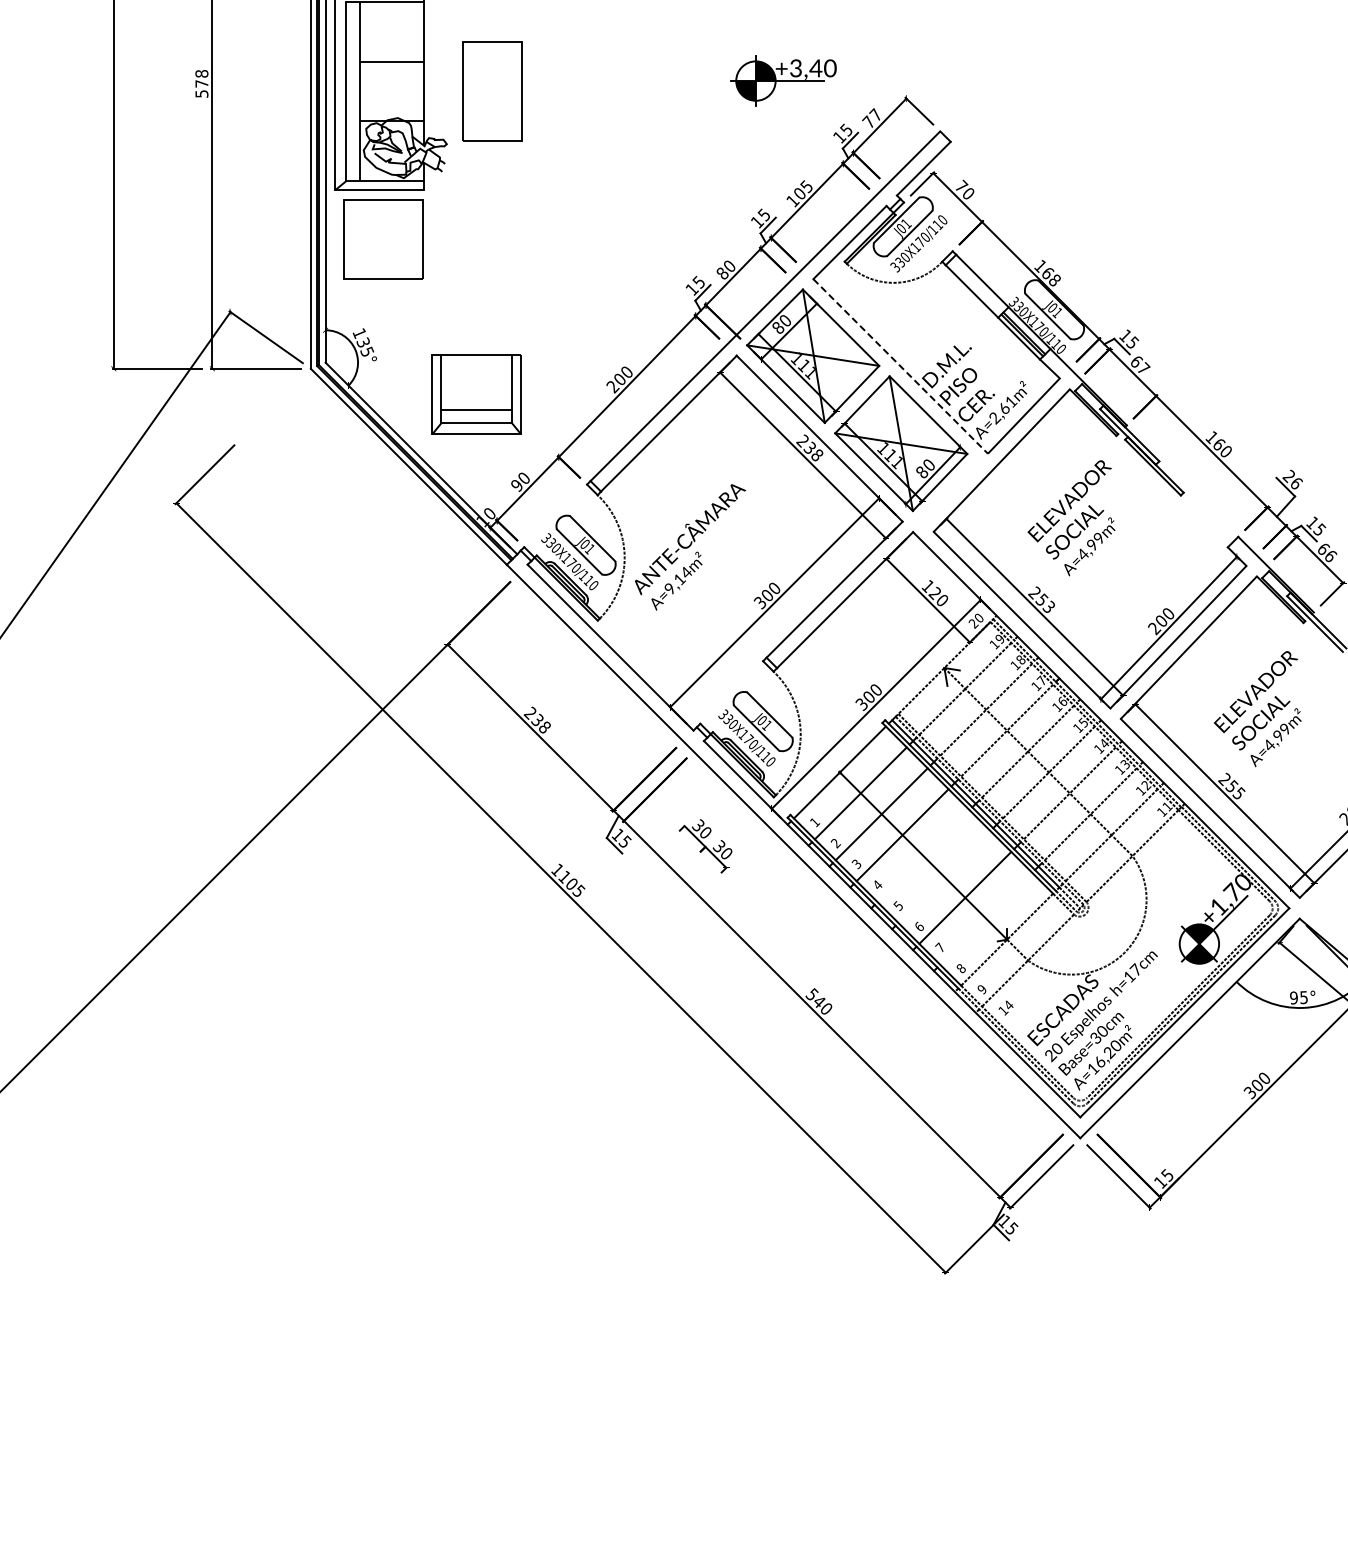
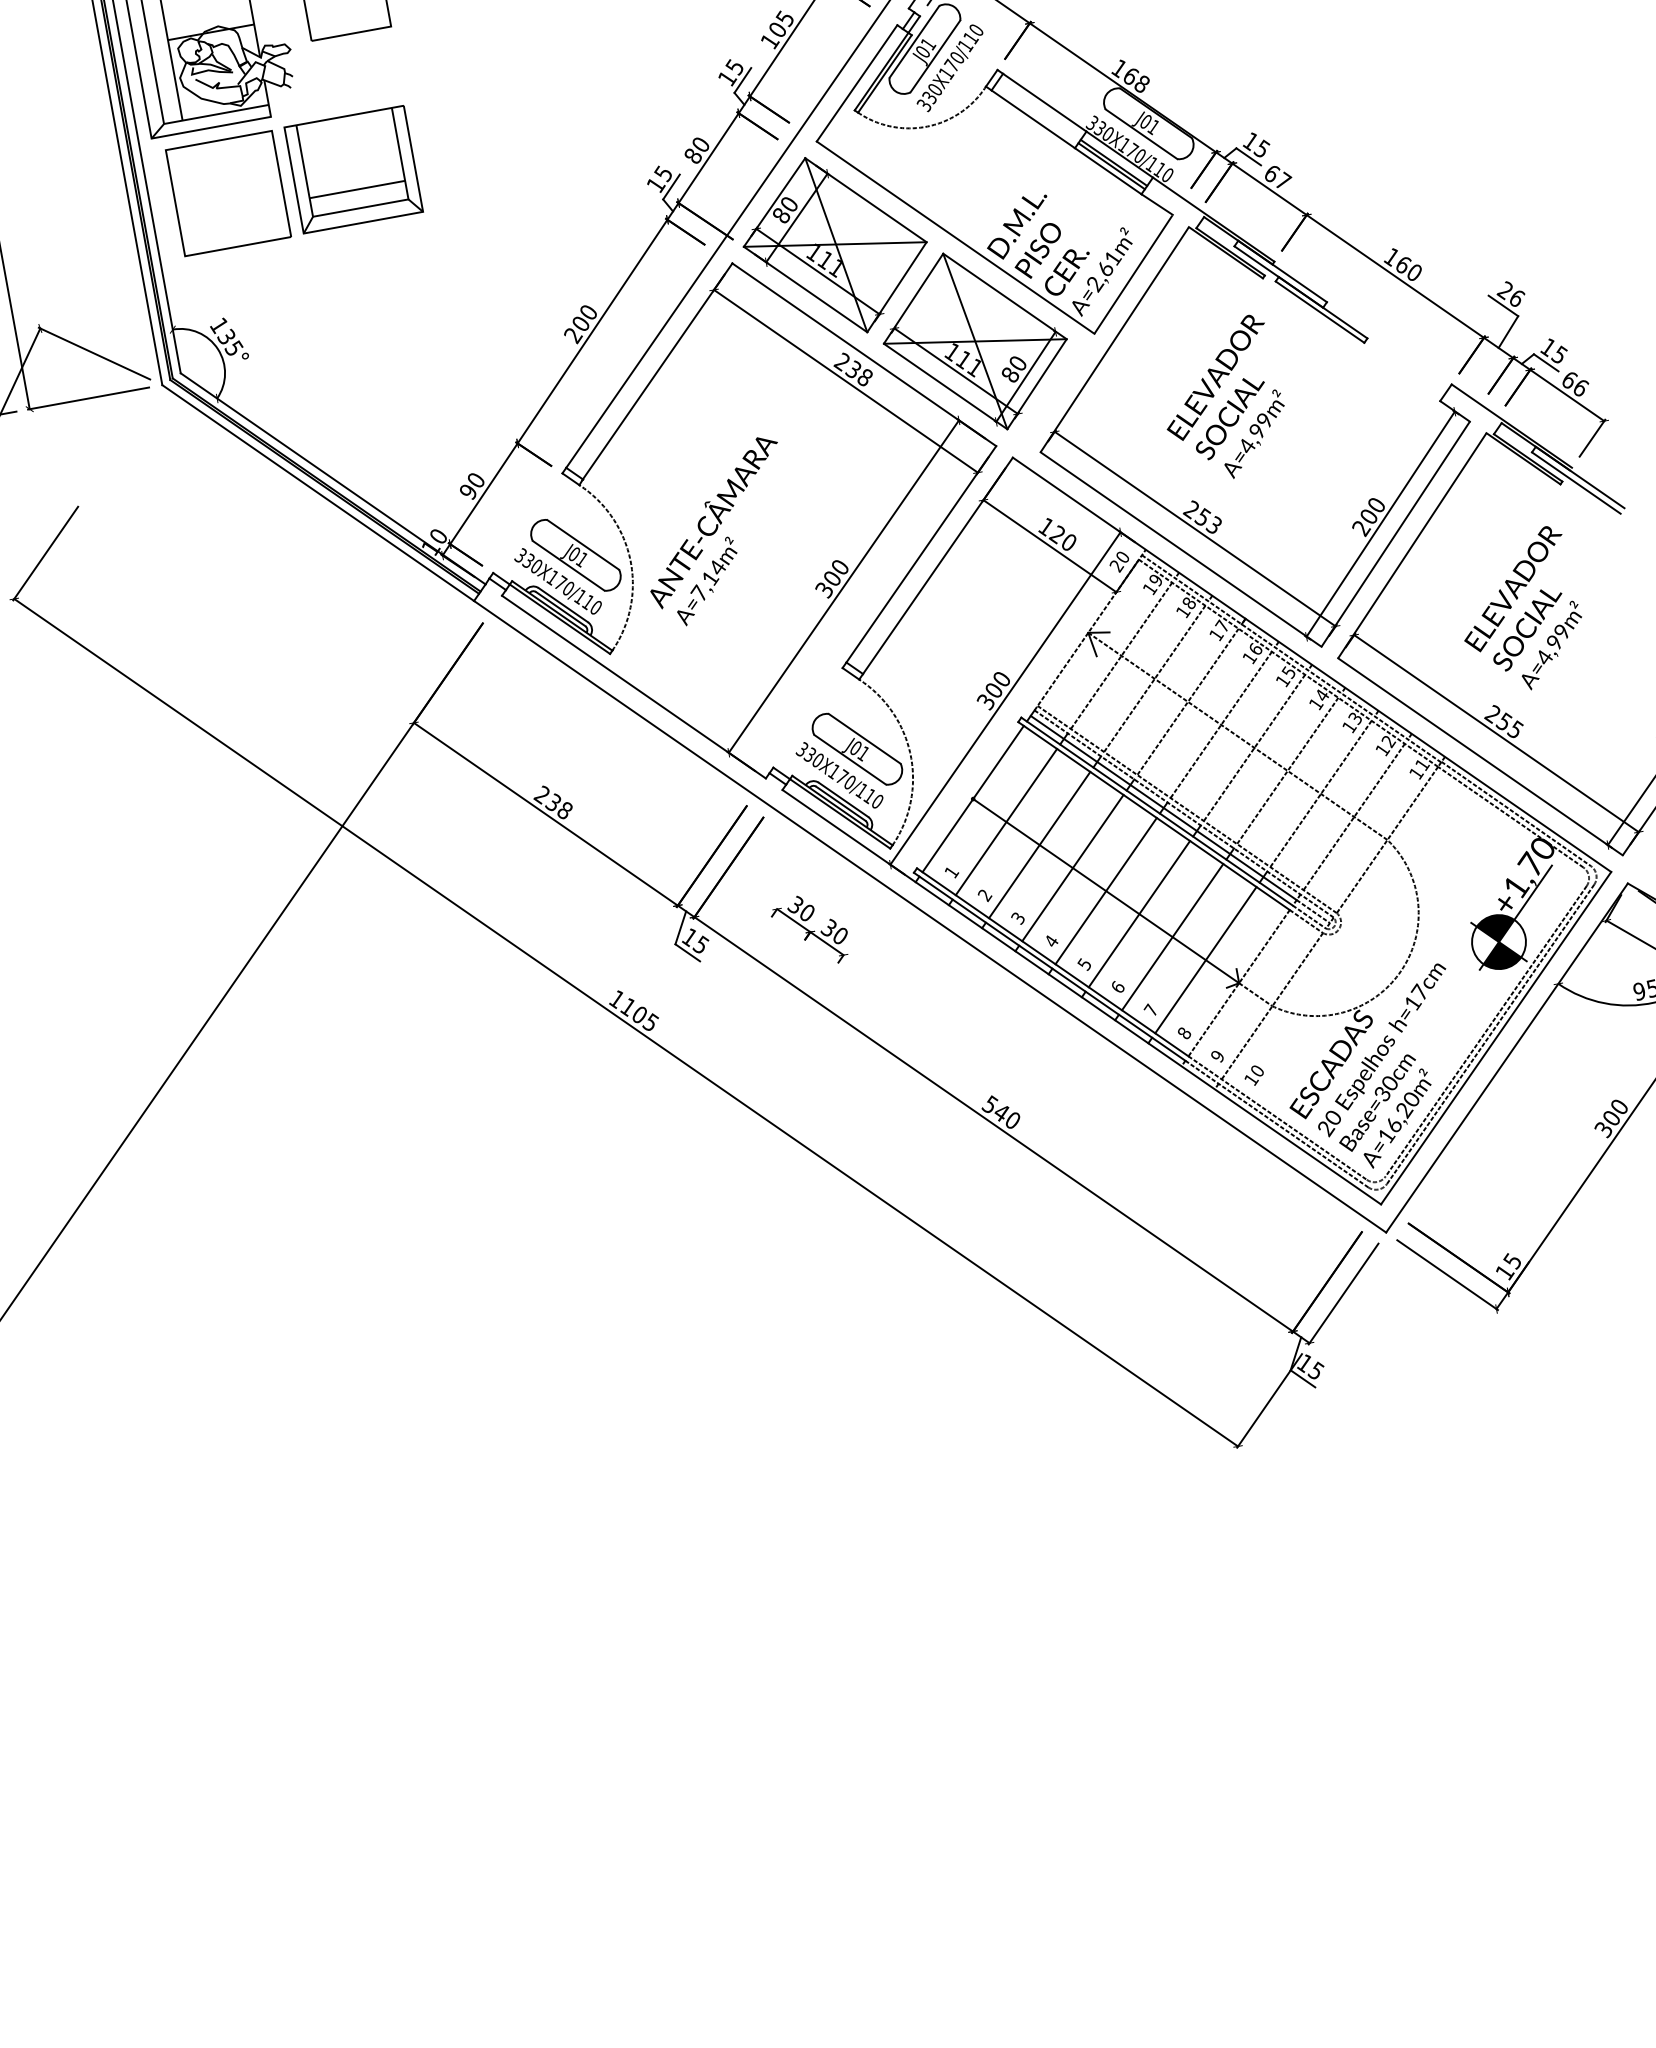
line: (901, 366) -> (956, 237), dashed -> solid
part: (476, 394) -> (353, 169), moved
text: (668, 588) -> (697, 593), A=9,14m² -> A=7,14m²
line: (923, 856) -> (1106, 891), added
line: (944, 876) -> (1139, 913), added
line: (986, 918) -> (1206, 959), added
text: (1008, 1004) -> (1256, 1070), 14 -> 10

